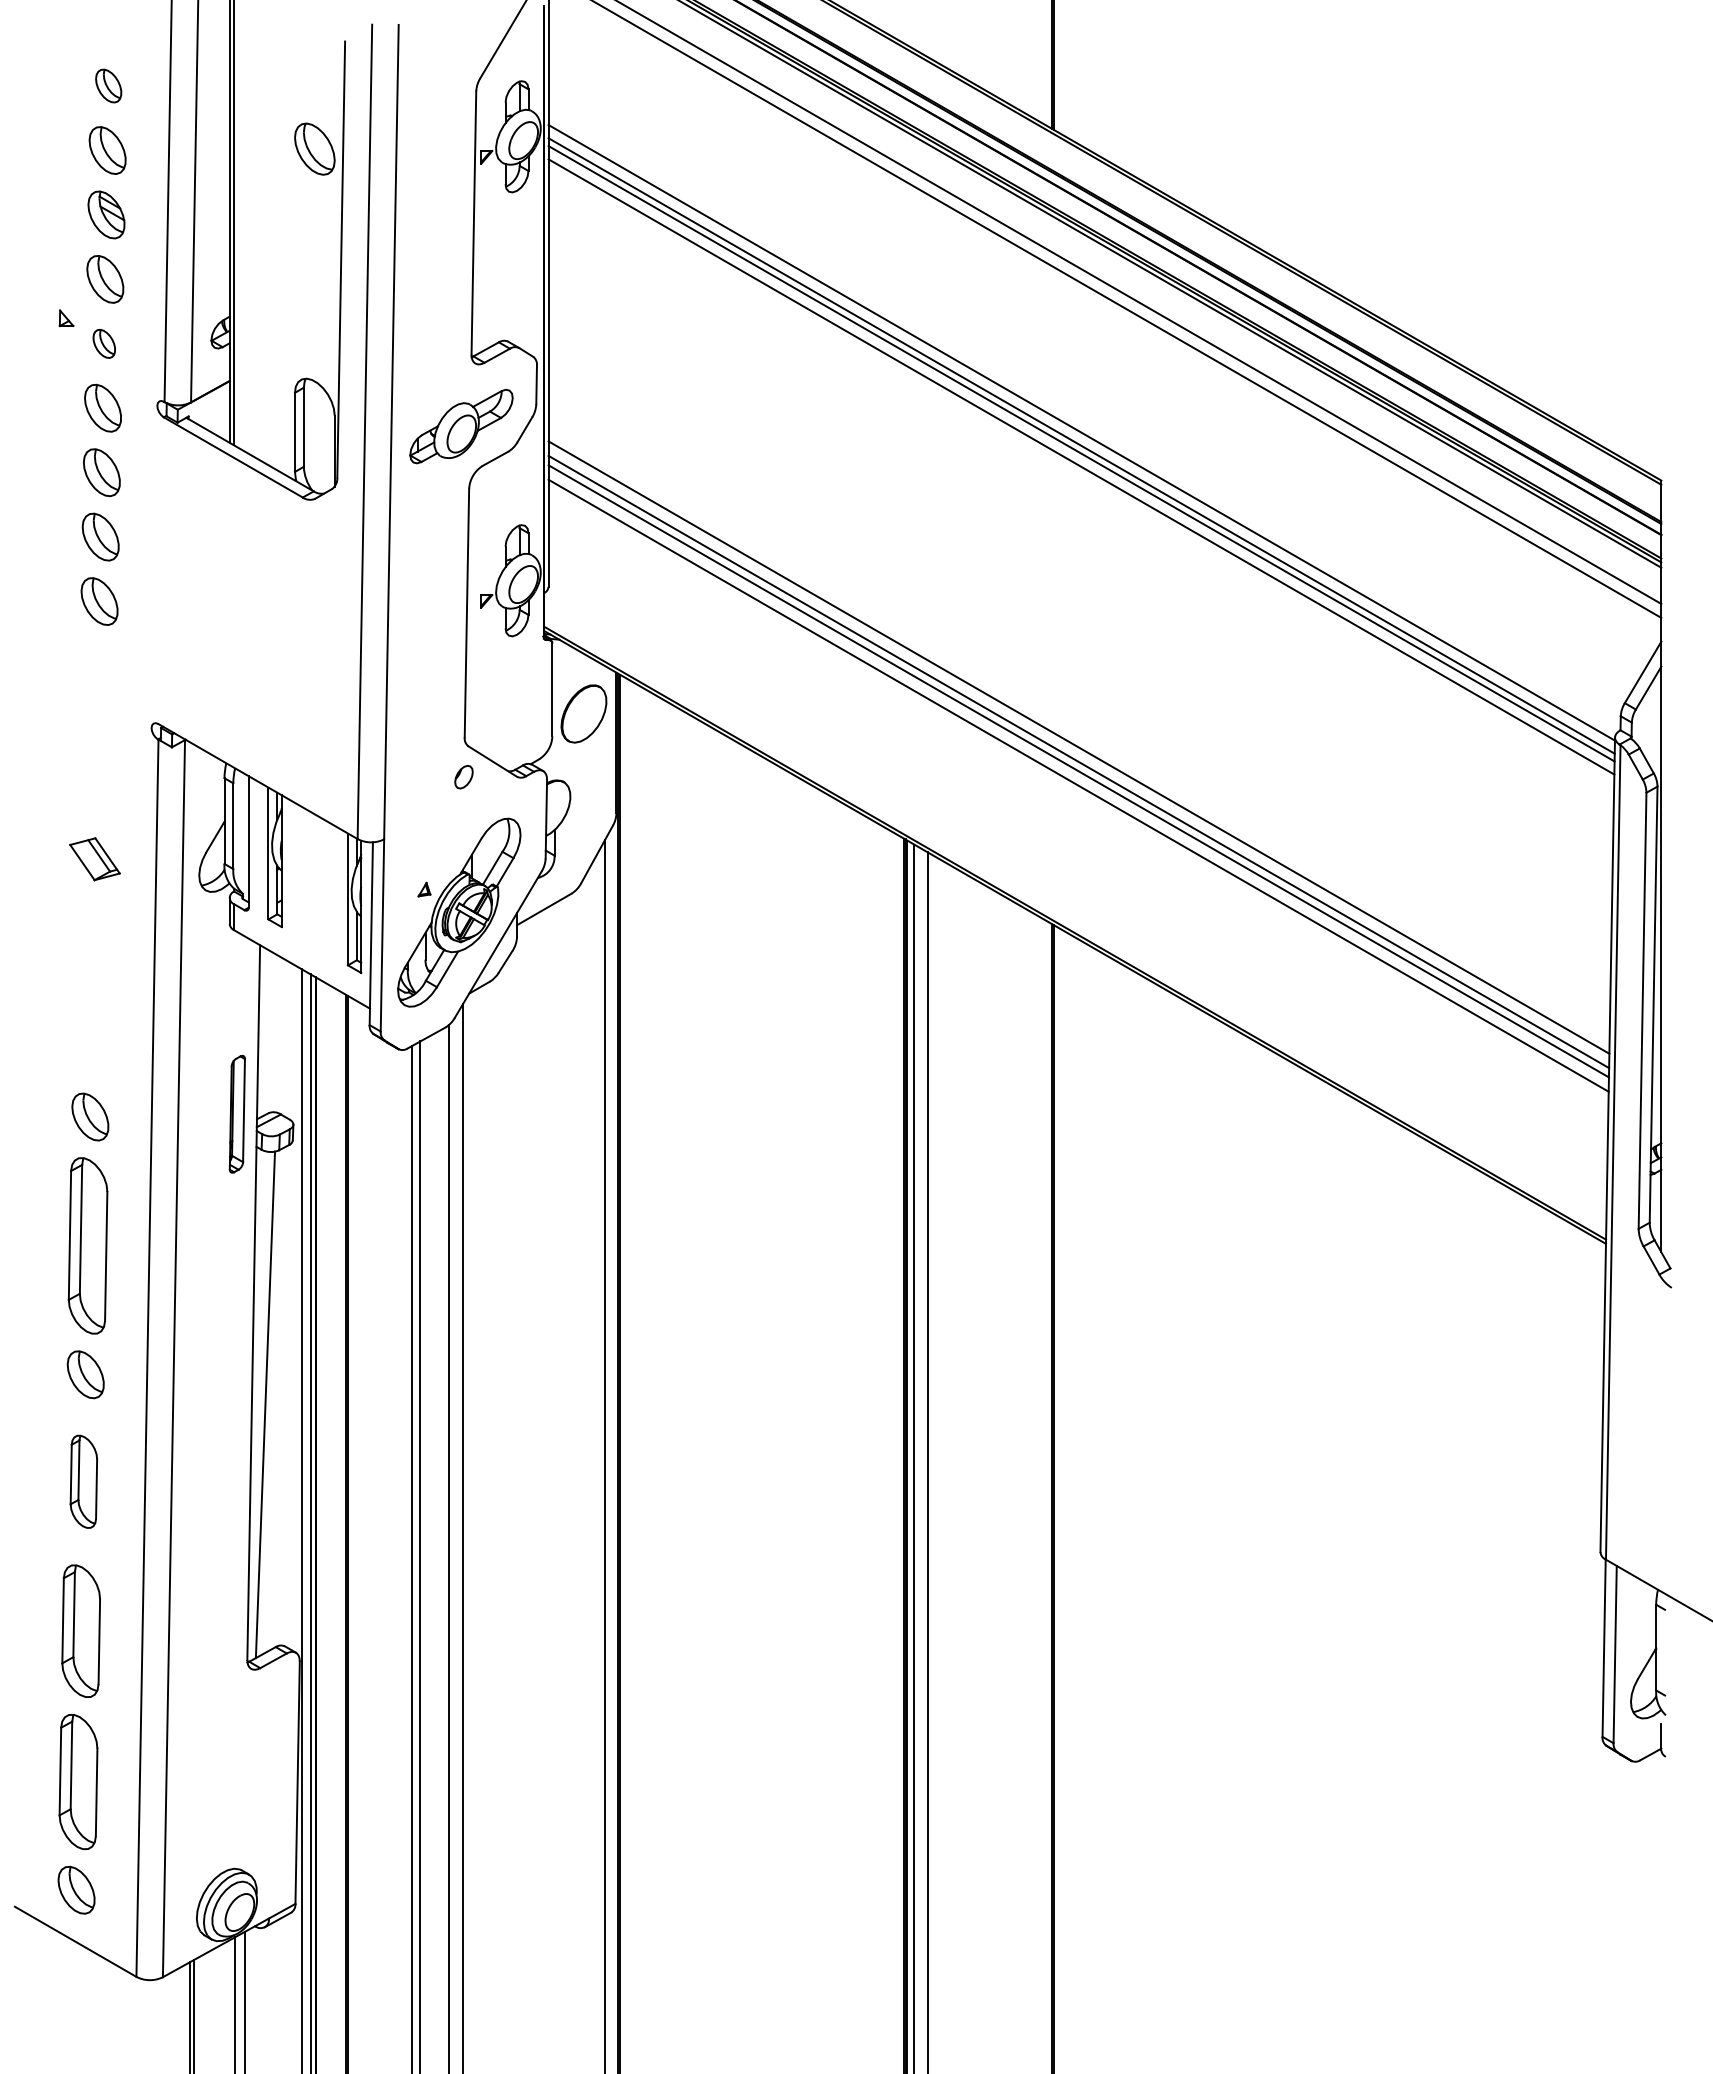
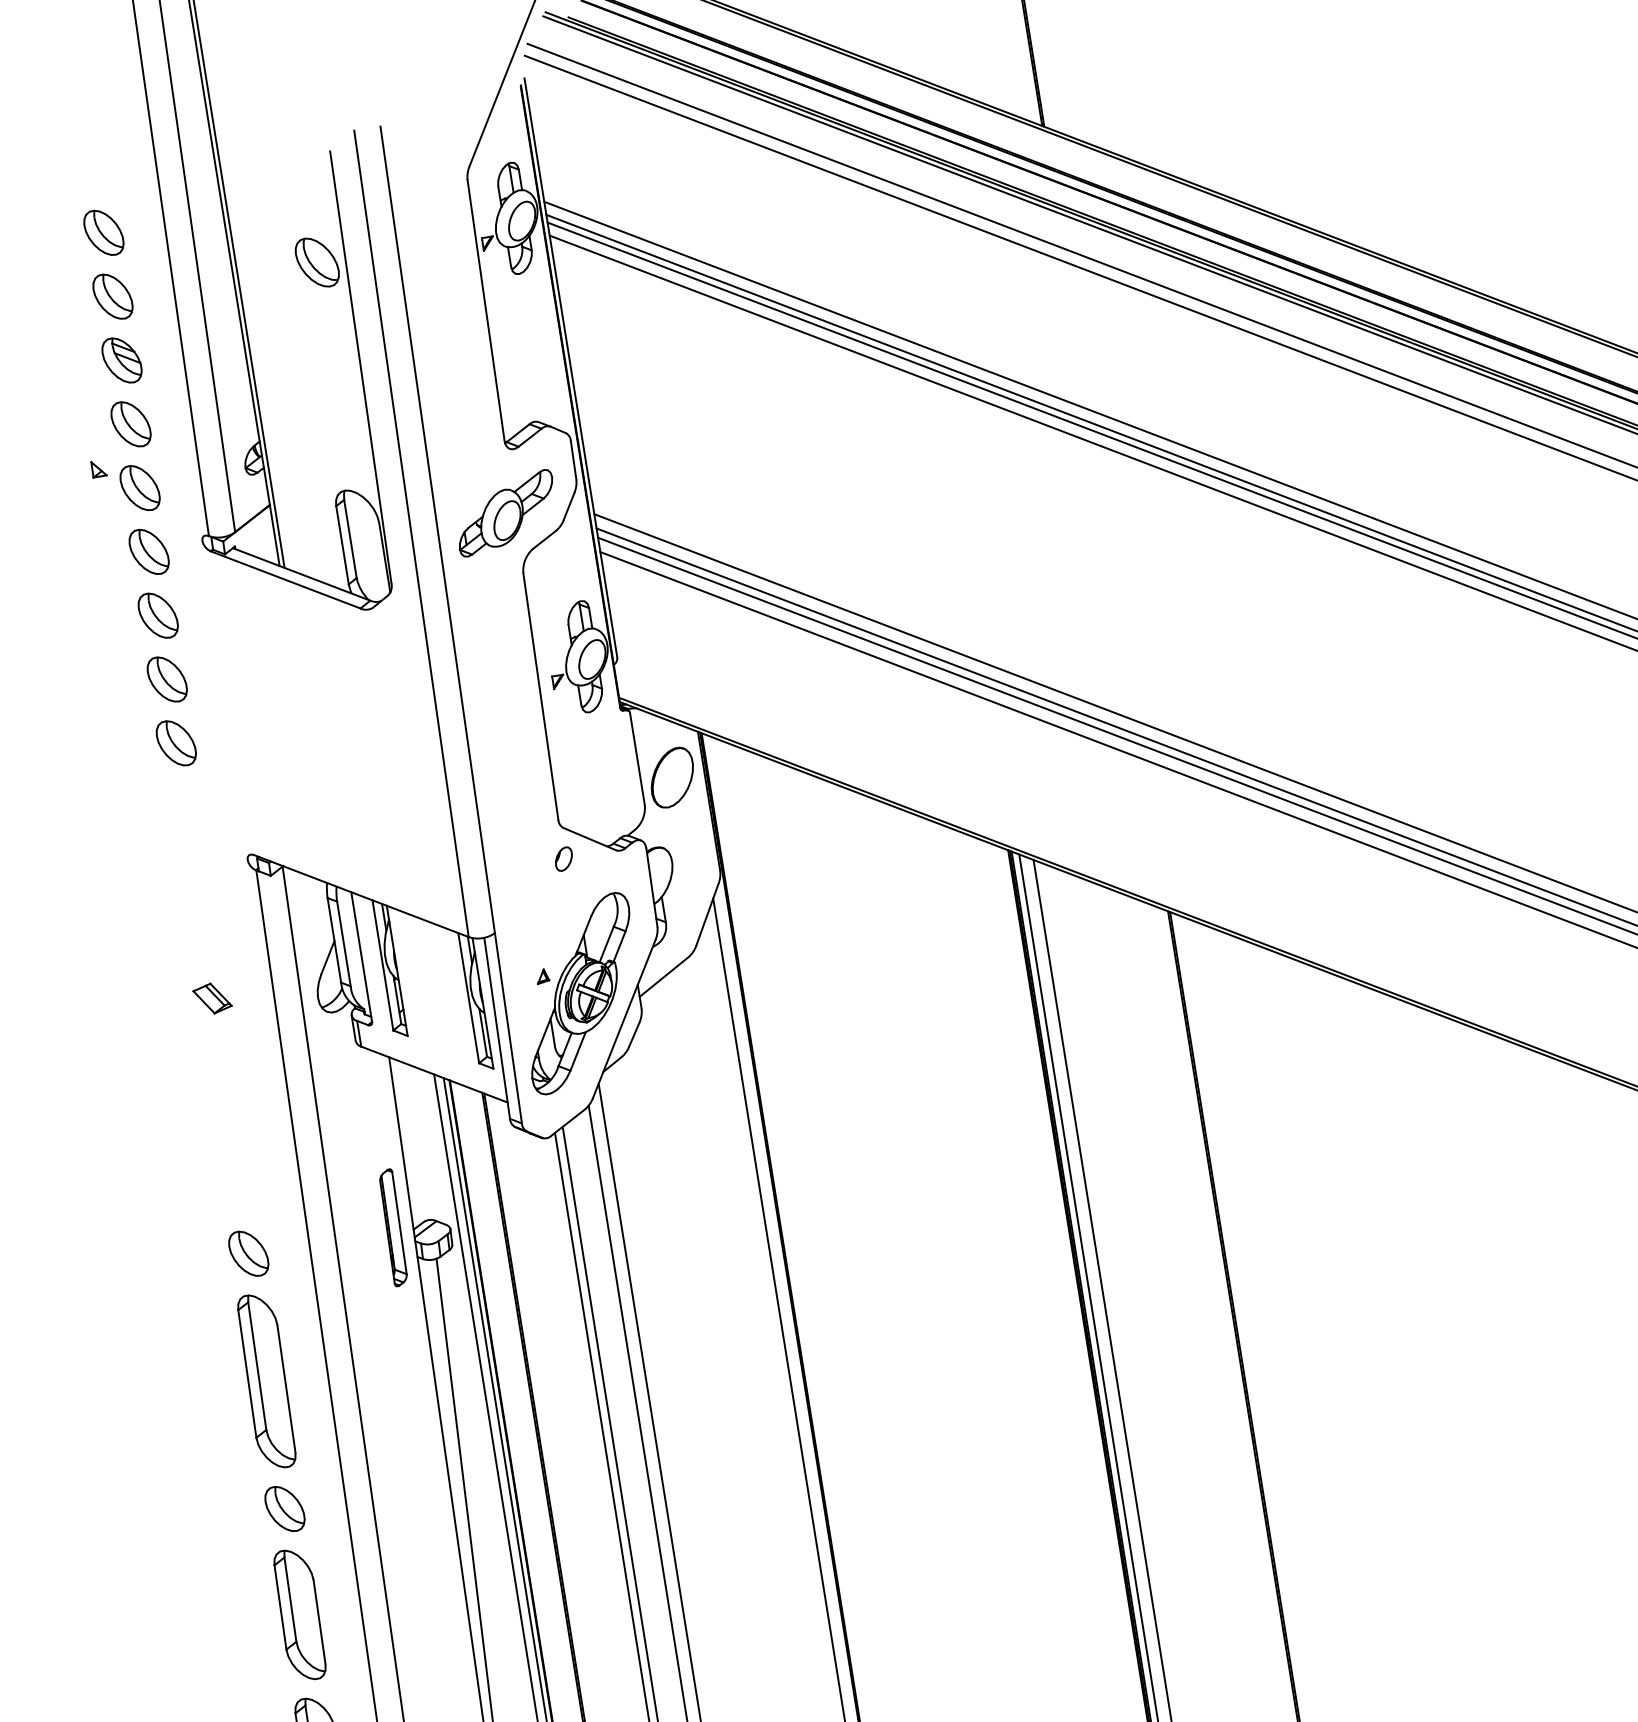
part: (108, 85) -> (103, 232), size x1.43
part: (104, 343) -> (140, 487), size x1.67
part: (94, 859) -> (212, 998), size x0.71
part: (83, 1481) -> (299, 1614), size x1.43

